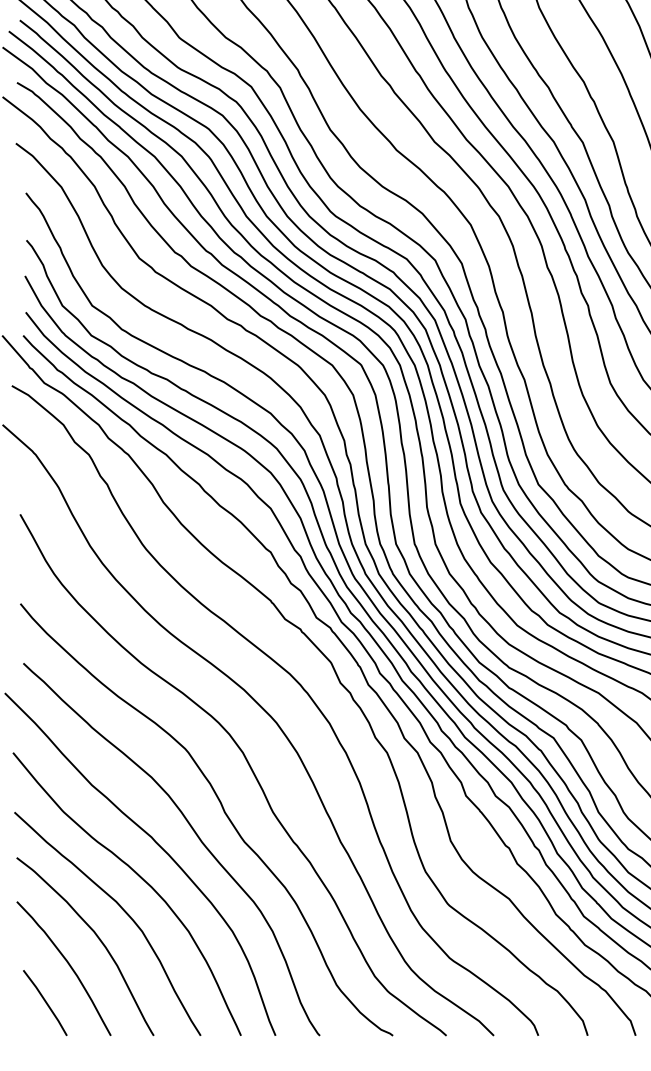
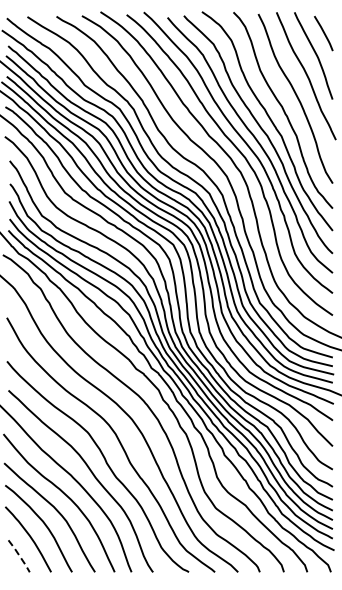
line: (45, 1003) -> (19, 556), solid -> dashed

